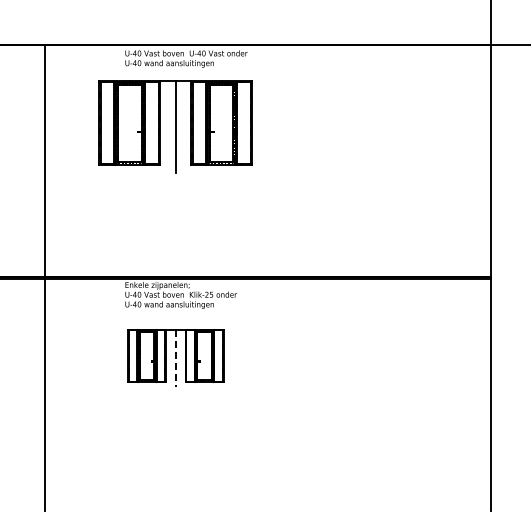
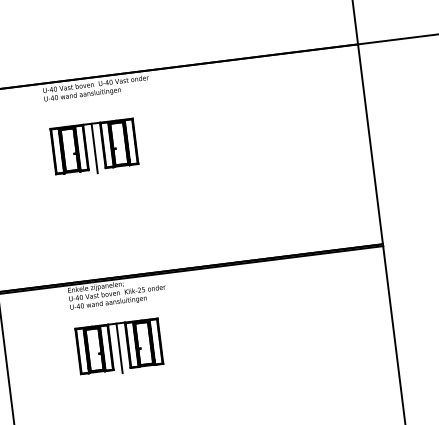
part: (175, 126) -> (94, 148), size x0.62
line: (175, 358) -> (119, 348), dashed -> solid

